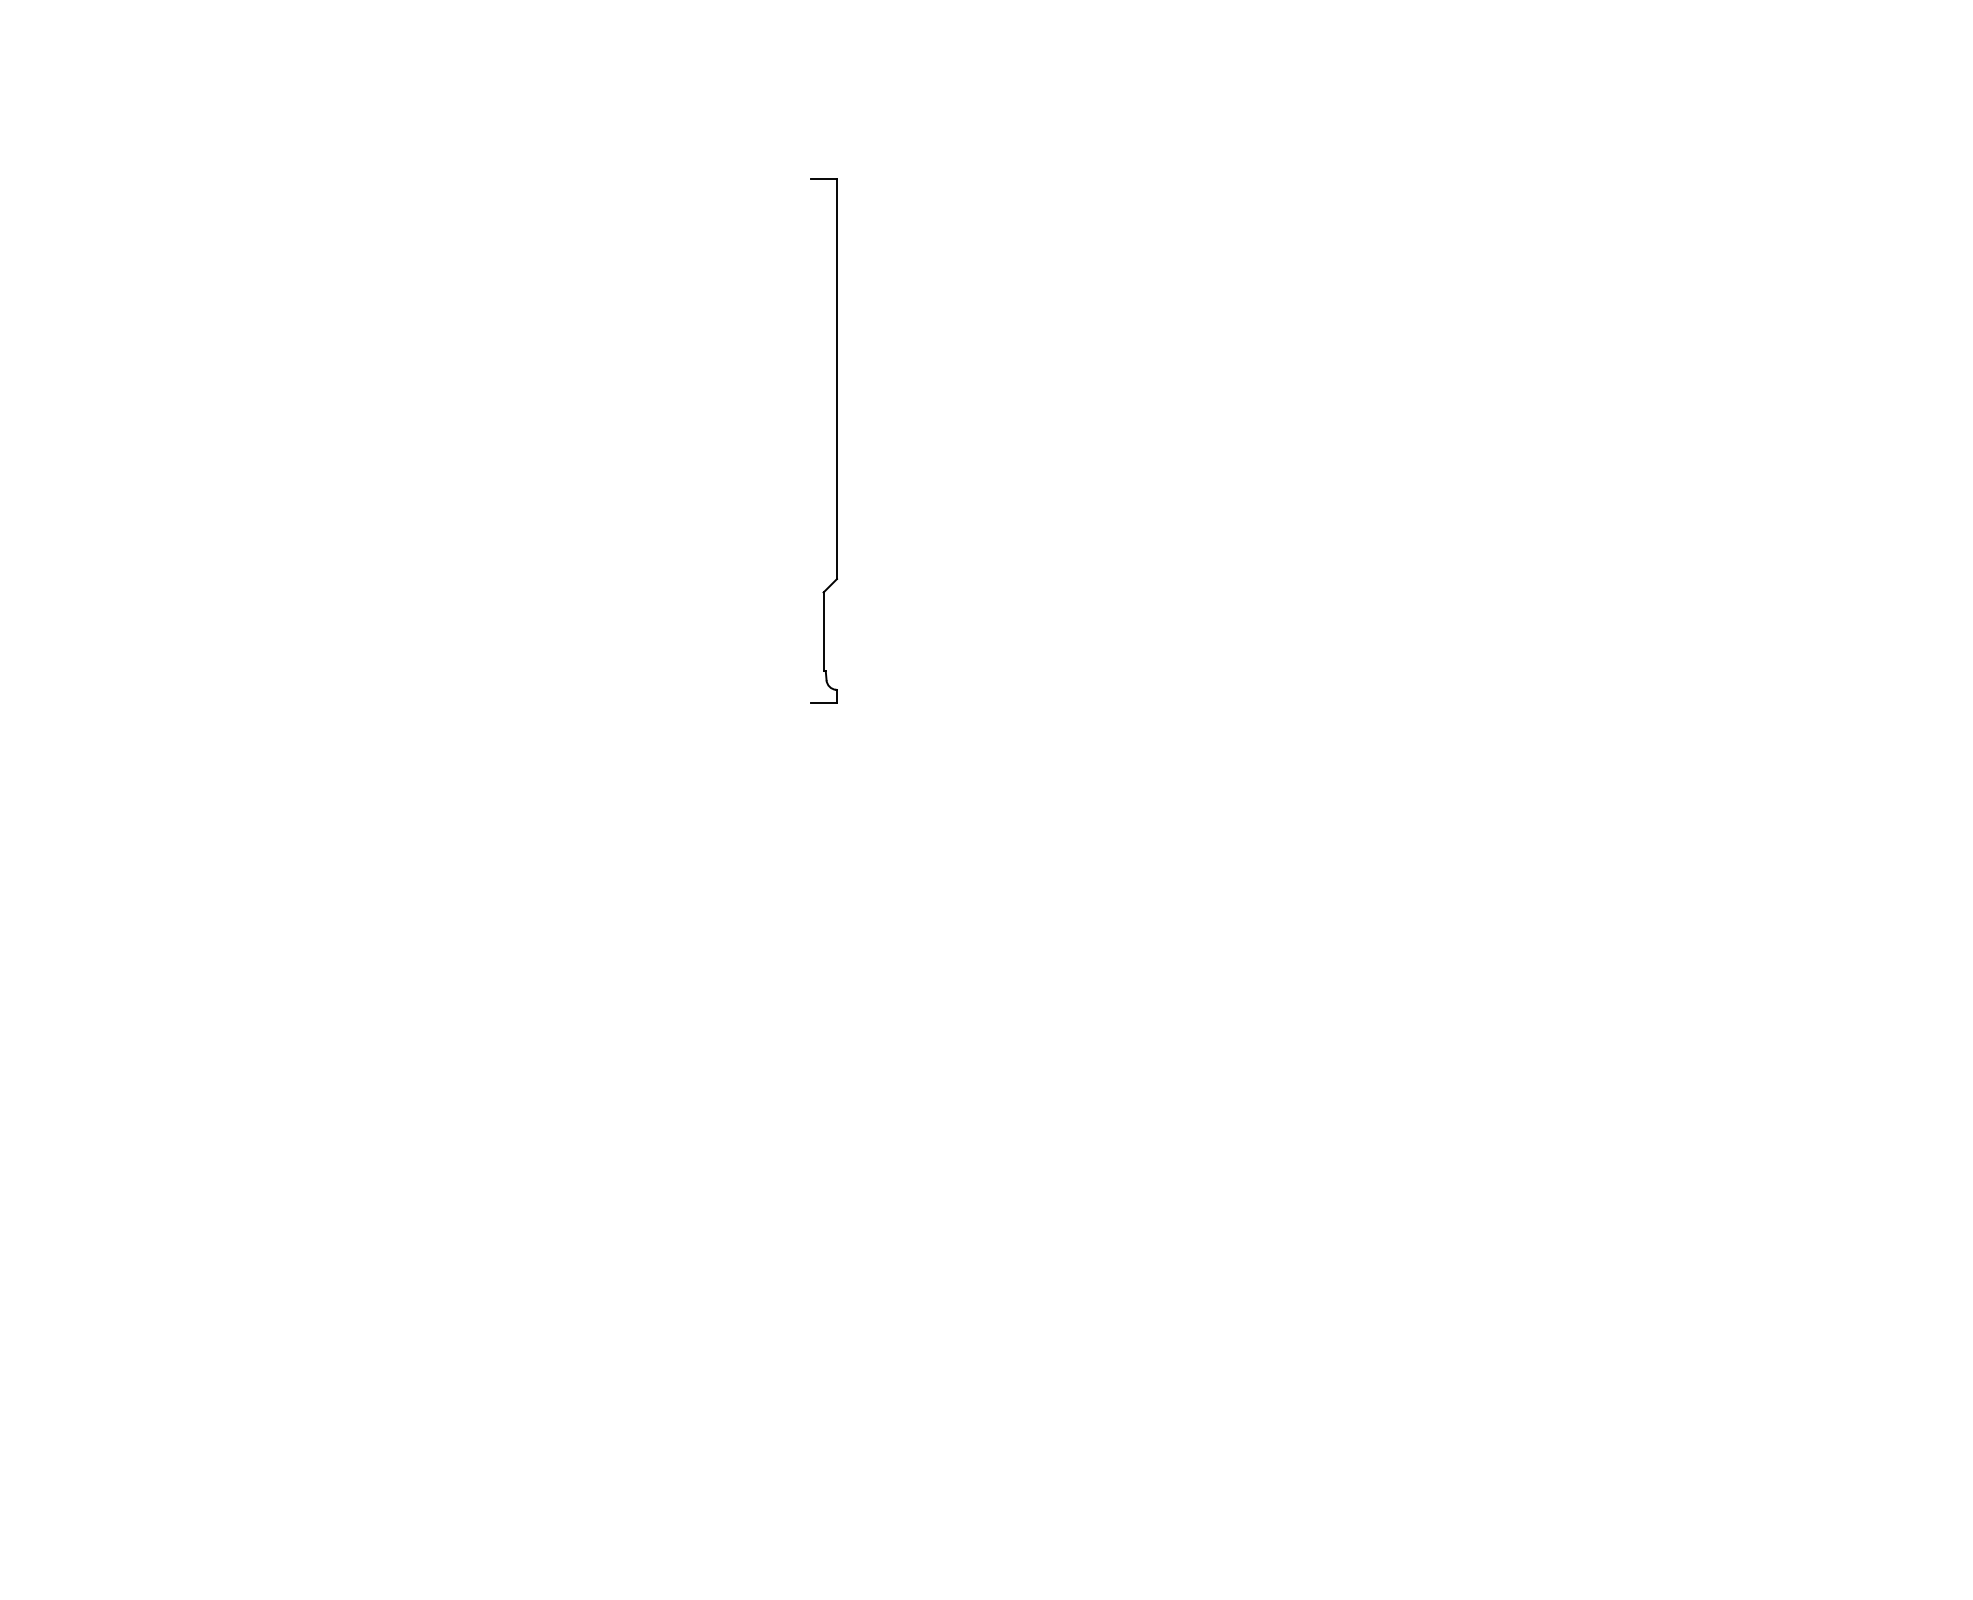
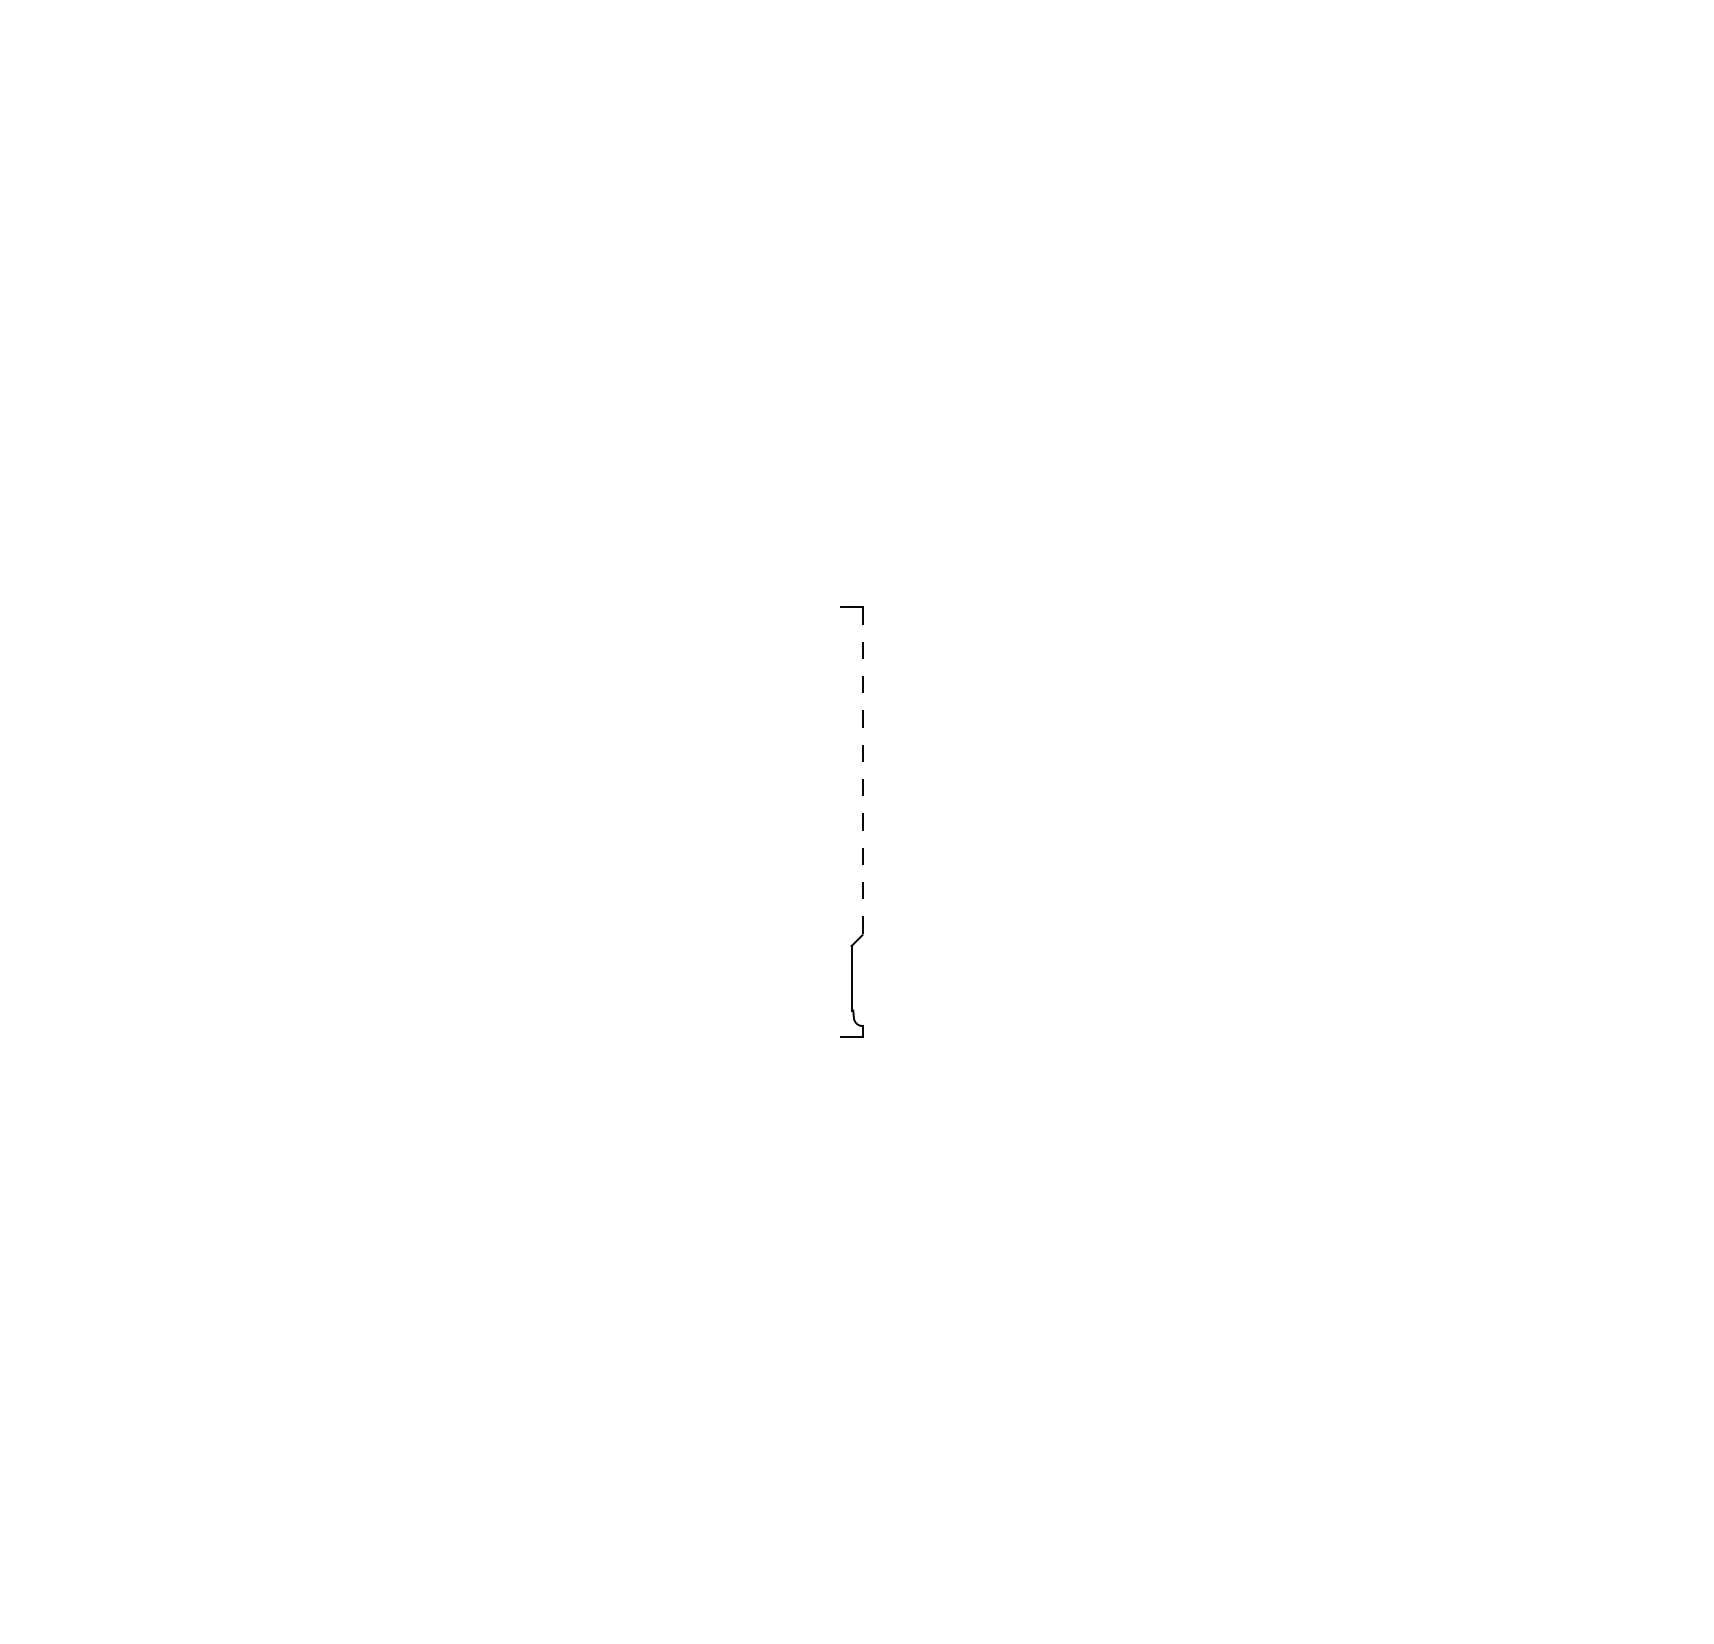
line: (837, 379) -> (862, 771), solid -> dashed

